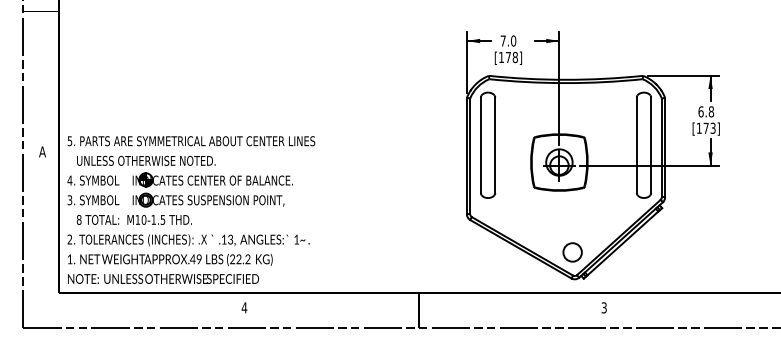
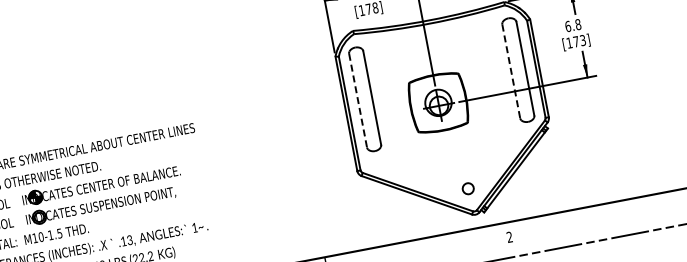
line: (480, 145) -> (357, 100), solid -> dashed
line: (636, 145) -> (511, 71), solid -> dashed
circle: (572, 252) -> (468, 188), size x0.6
text: (603, 307) -> (508, 237), 3 -> 2

